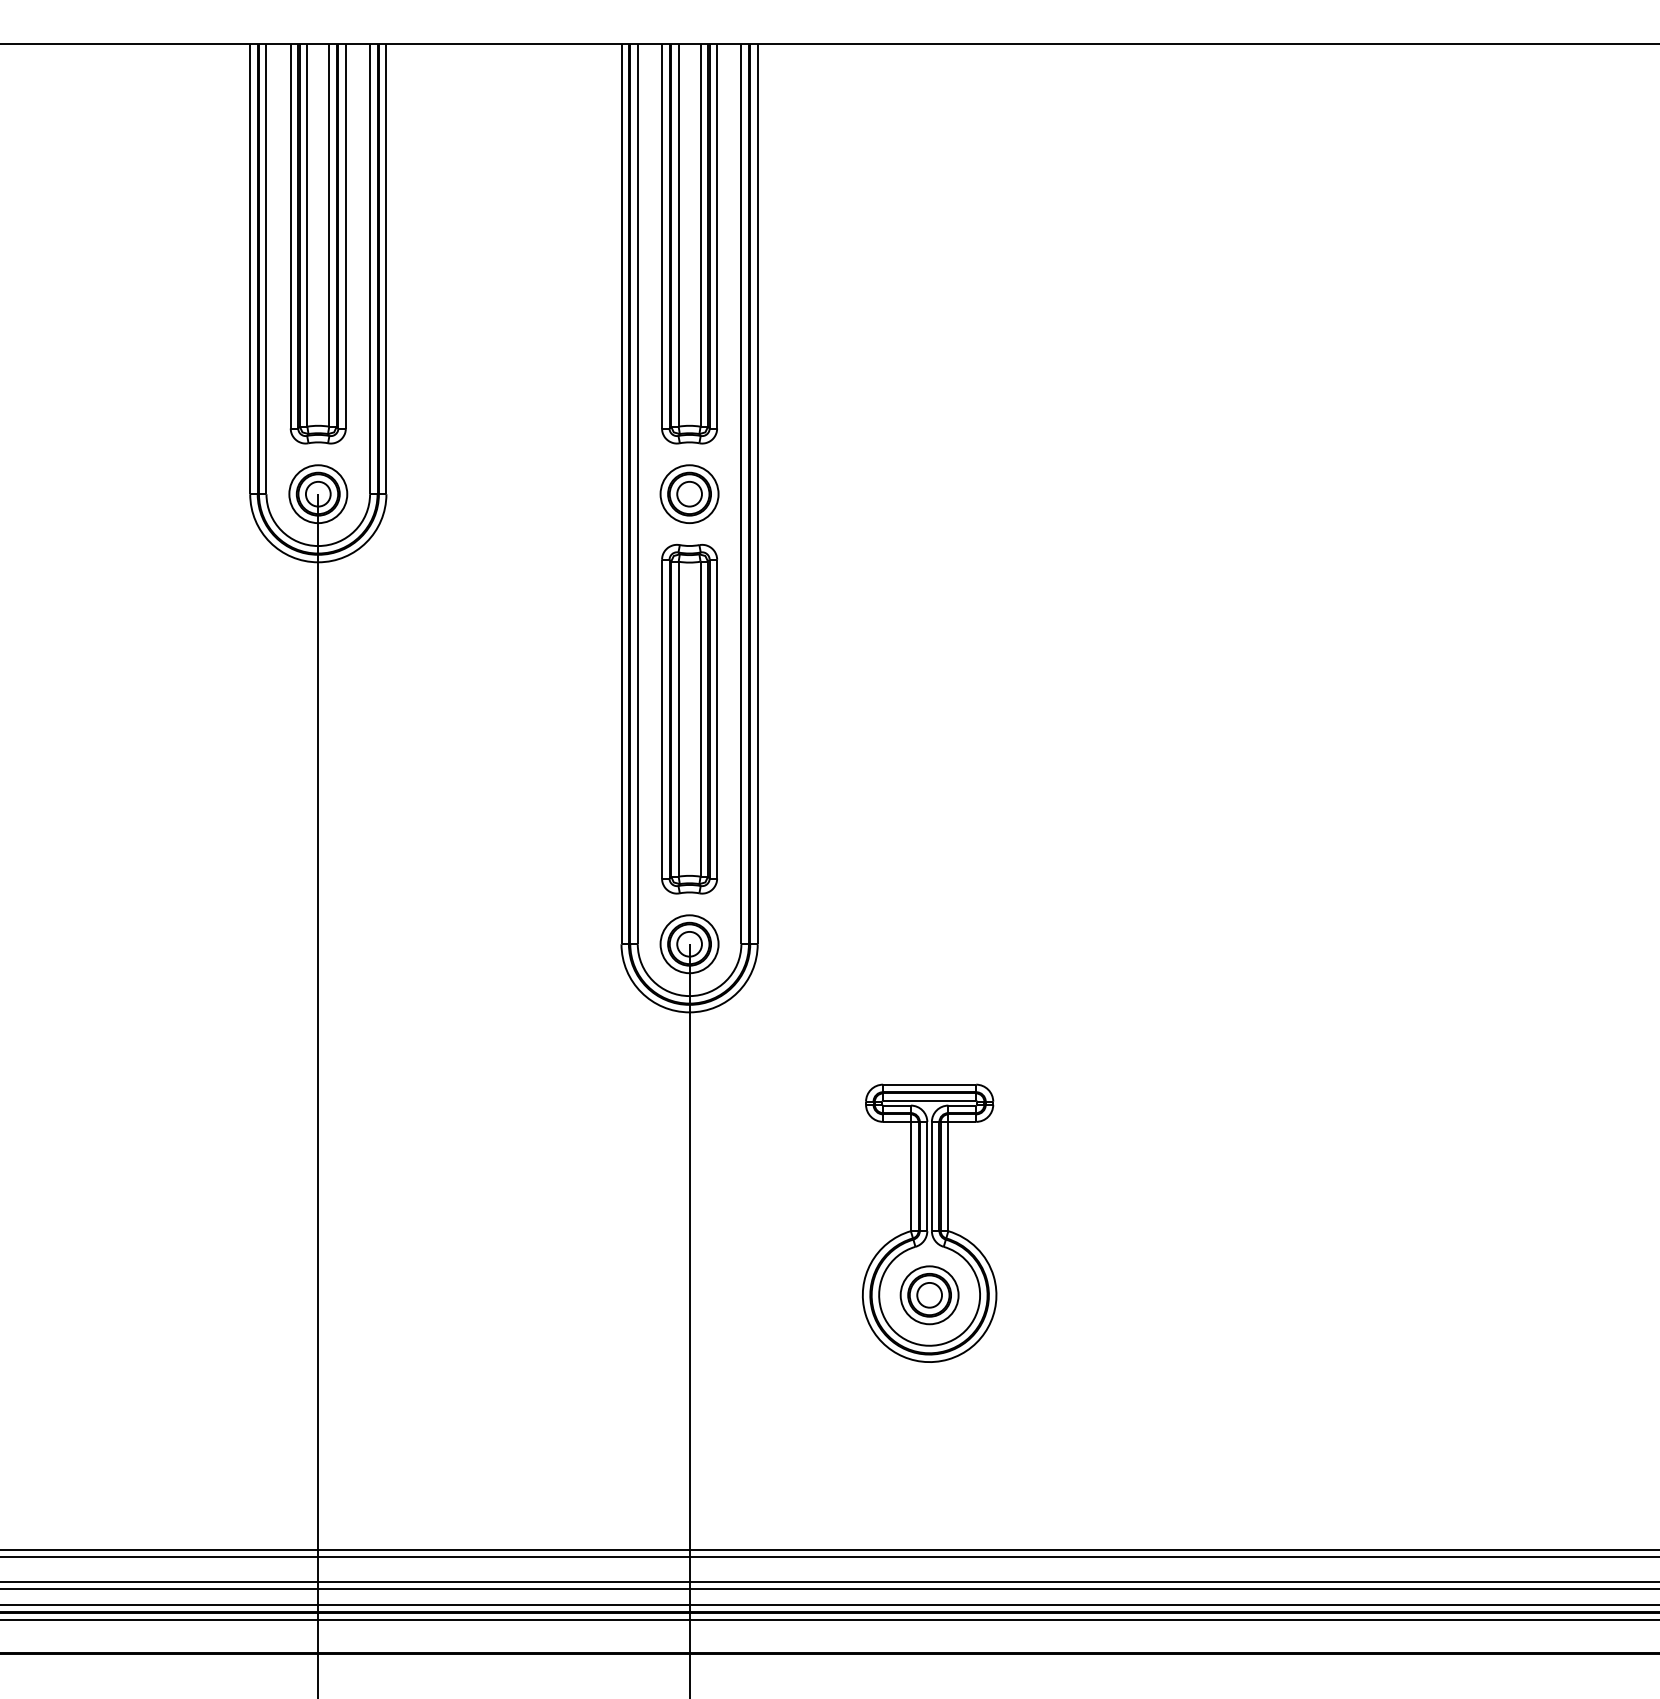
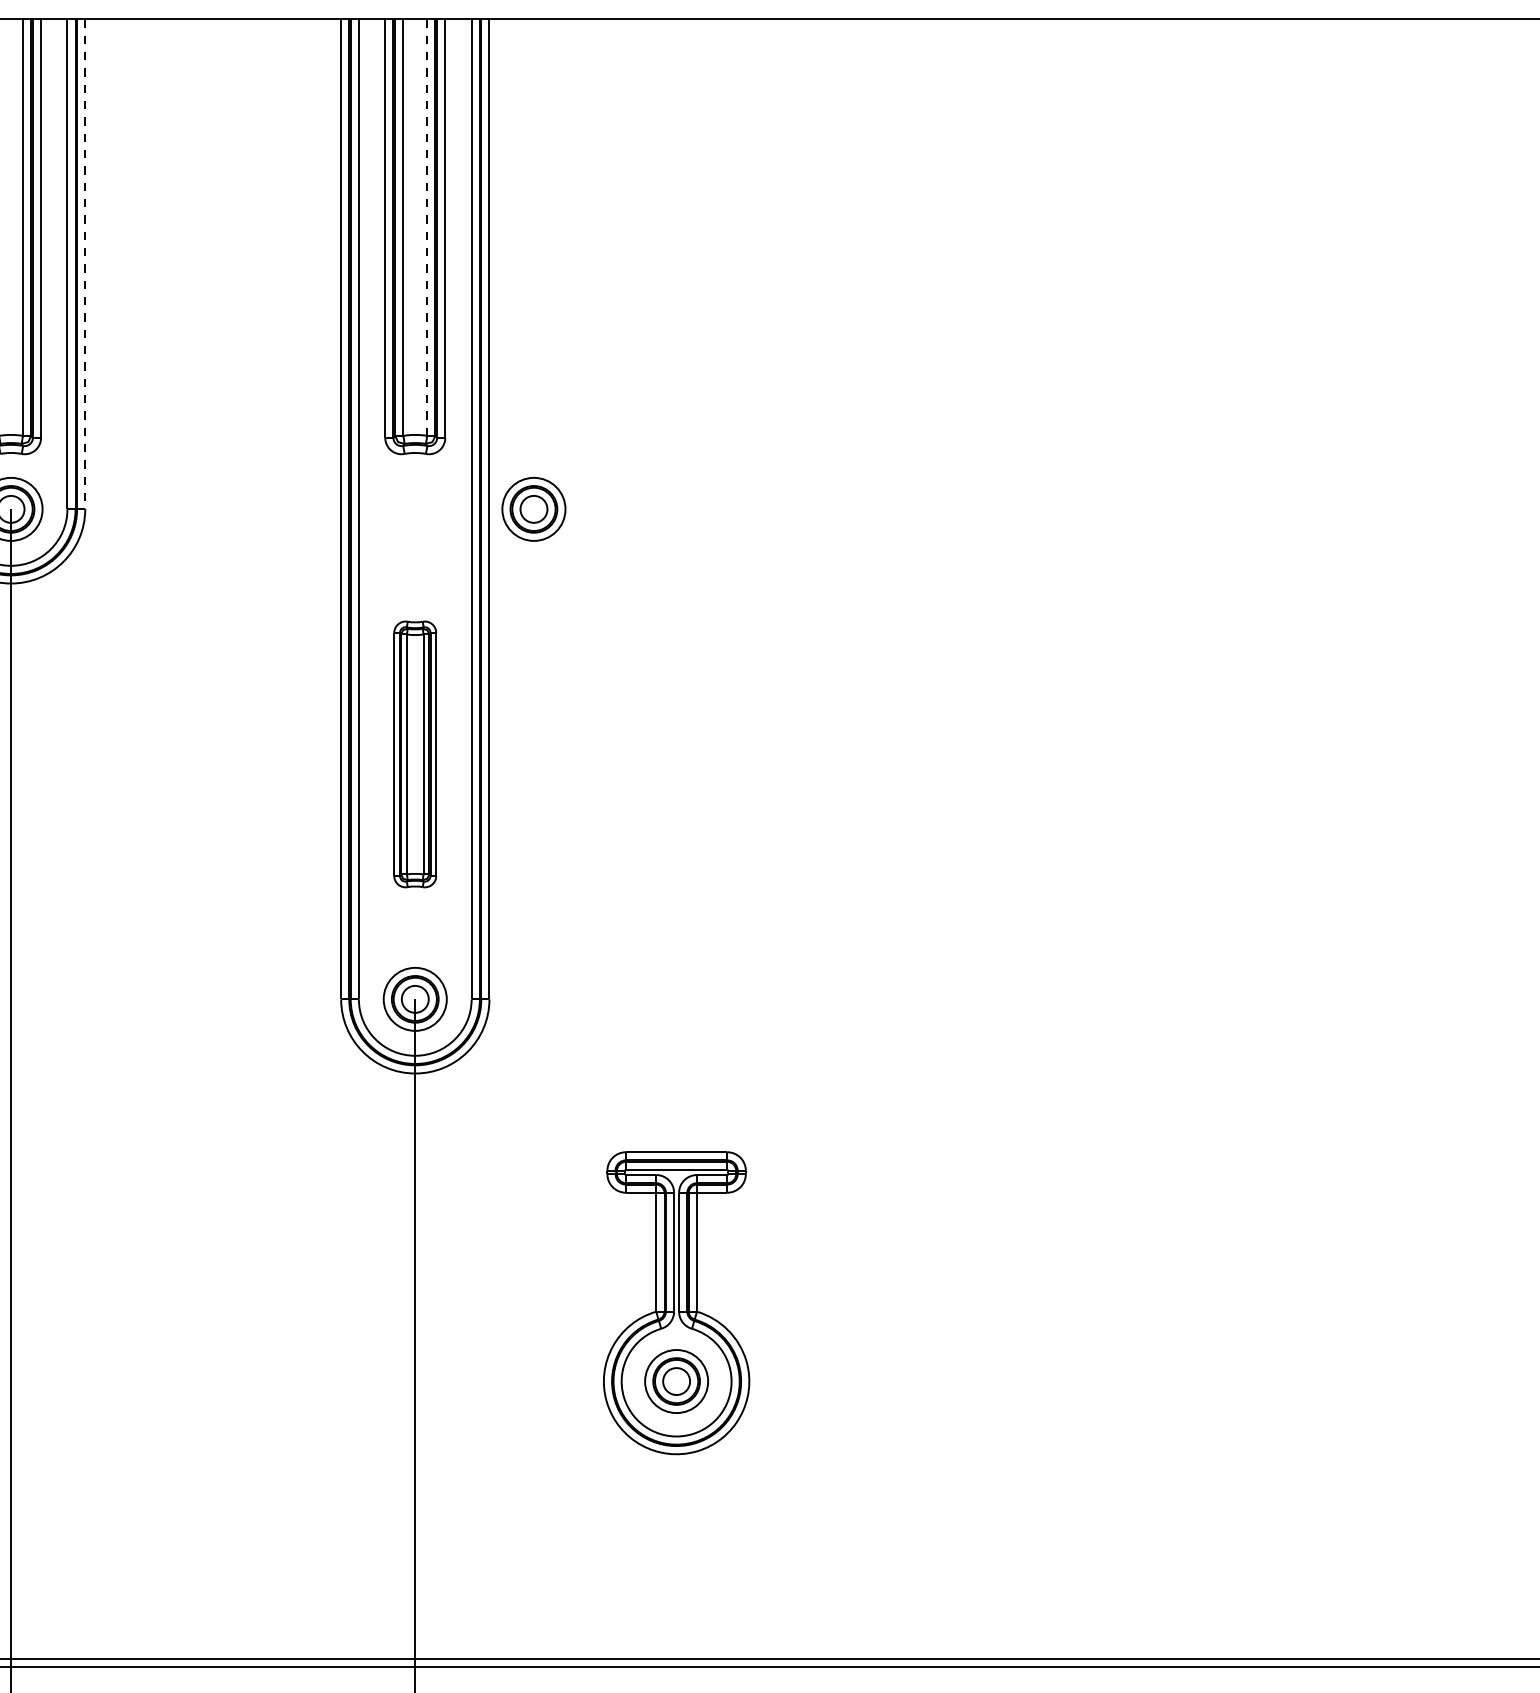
line: (700, 234) -> (427, 226), solid -> dashed
line: (386, 269) -> (85, 264), solid -> dashed
part: (689, 493) -> (533, 508), moved
part: (689, 719) -> (415, 754), size x0.7

